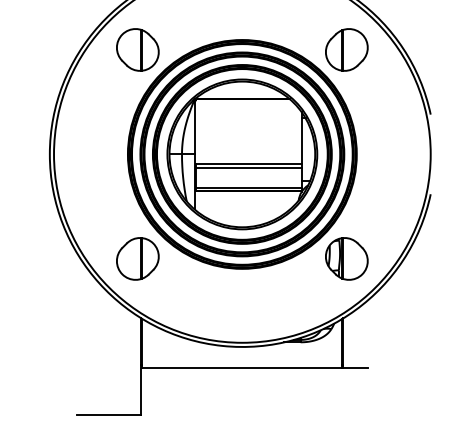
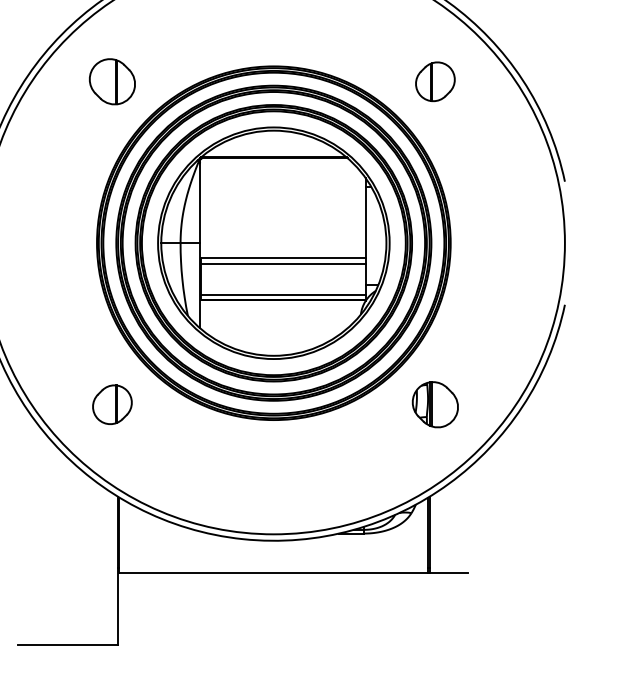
part: (137, 49) -> (111, 81), size x0.7
part: (346, 49) -> (434, 81), size x0.6
part: (137, 258) -> (111, 404), size x0.6
part: (346, 258) -> (434, 404), size x0.7

